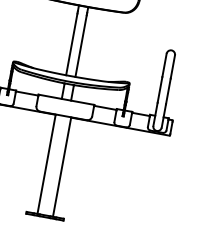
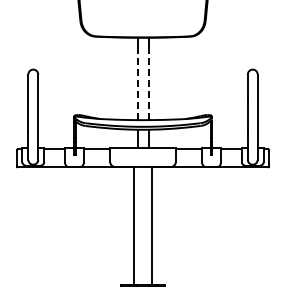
line: (71, 44) -> (137, 83), solid -> dashed
line: (80, 46) -> (148, 84), solid -> dashed

